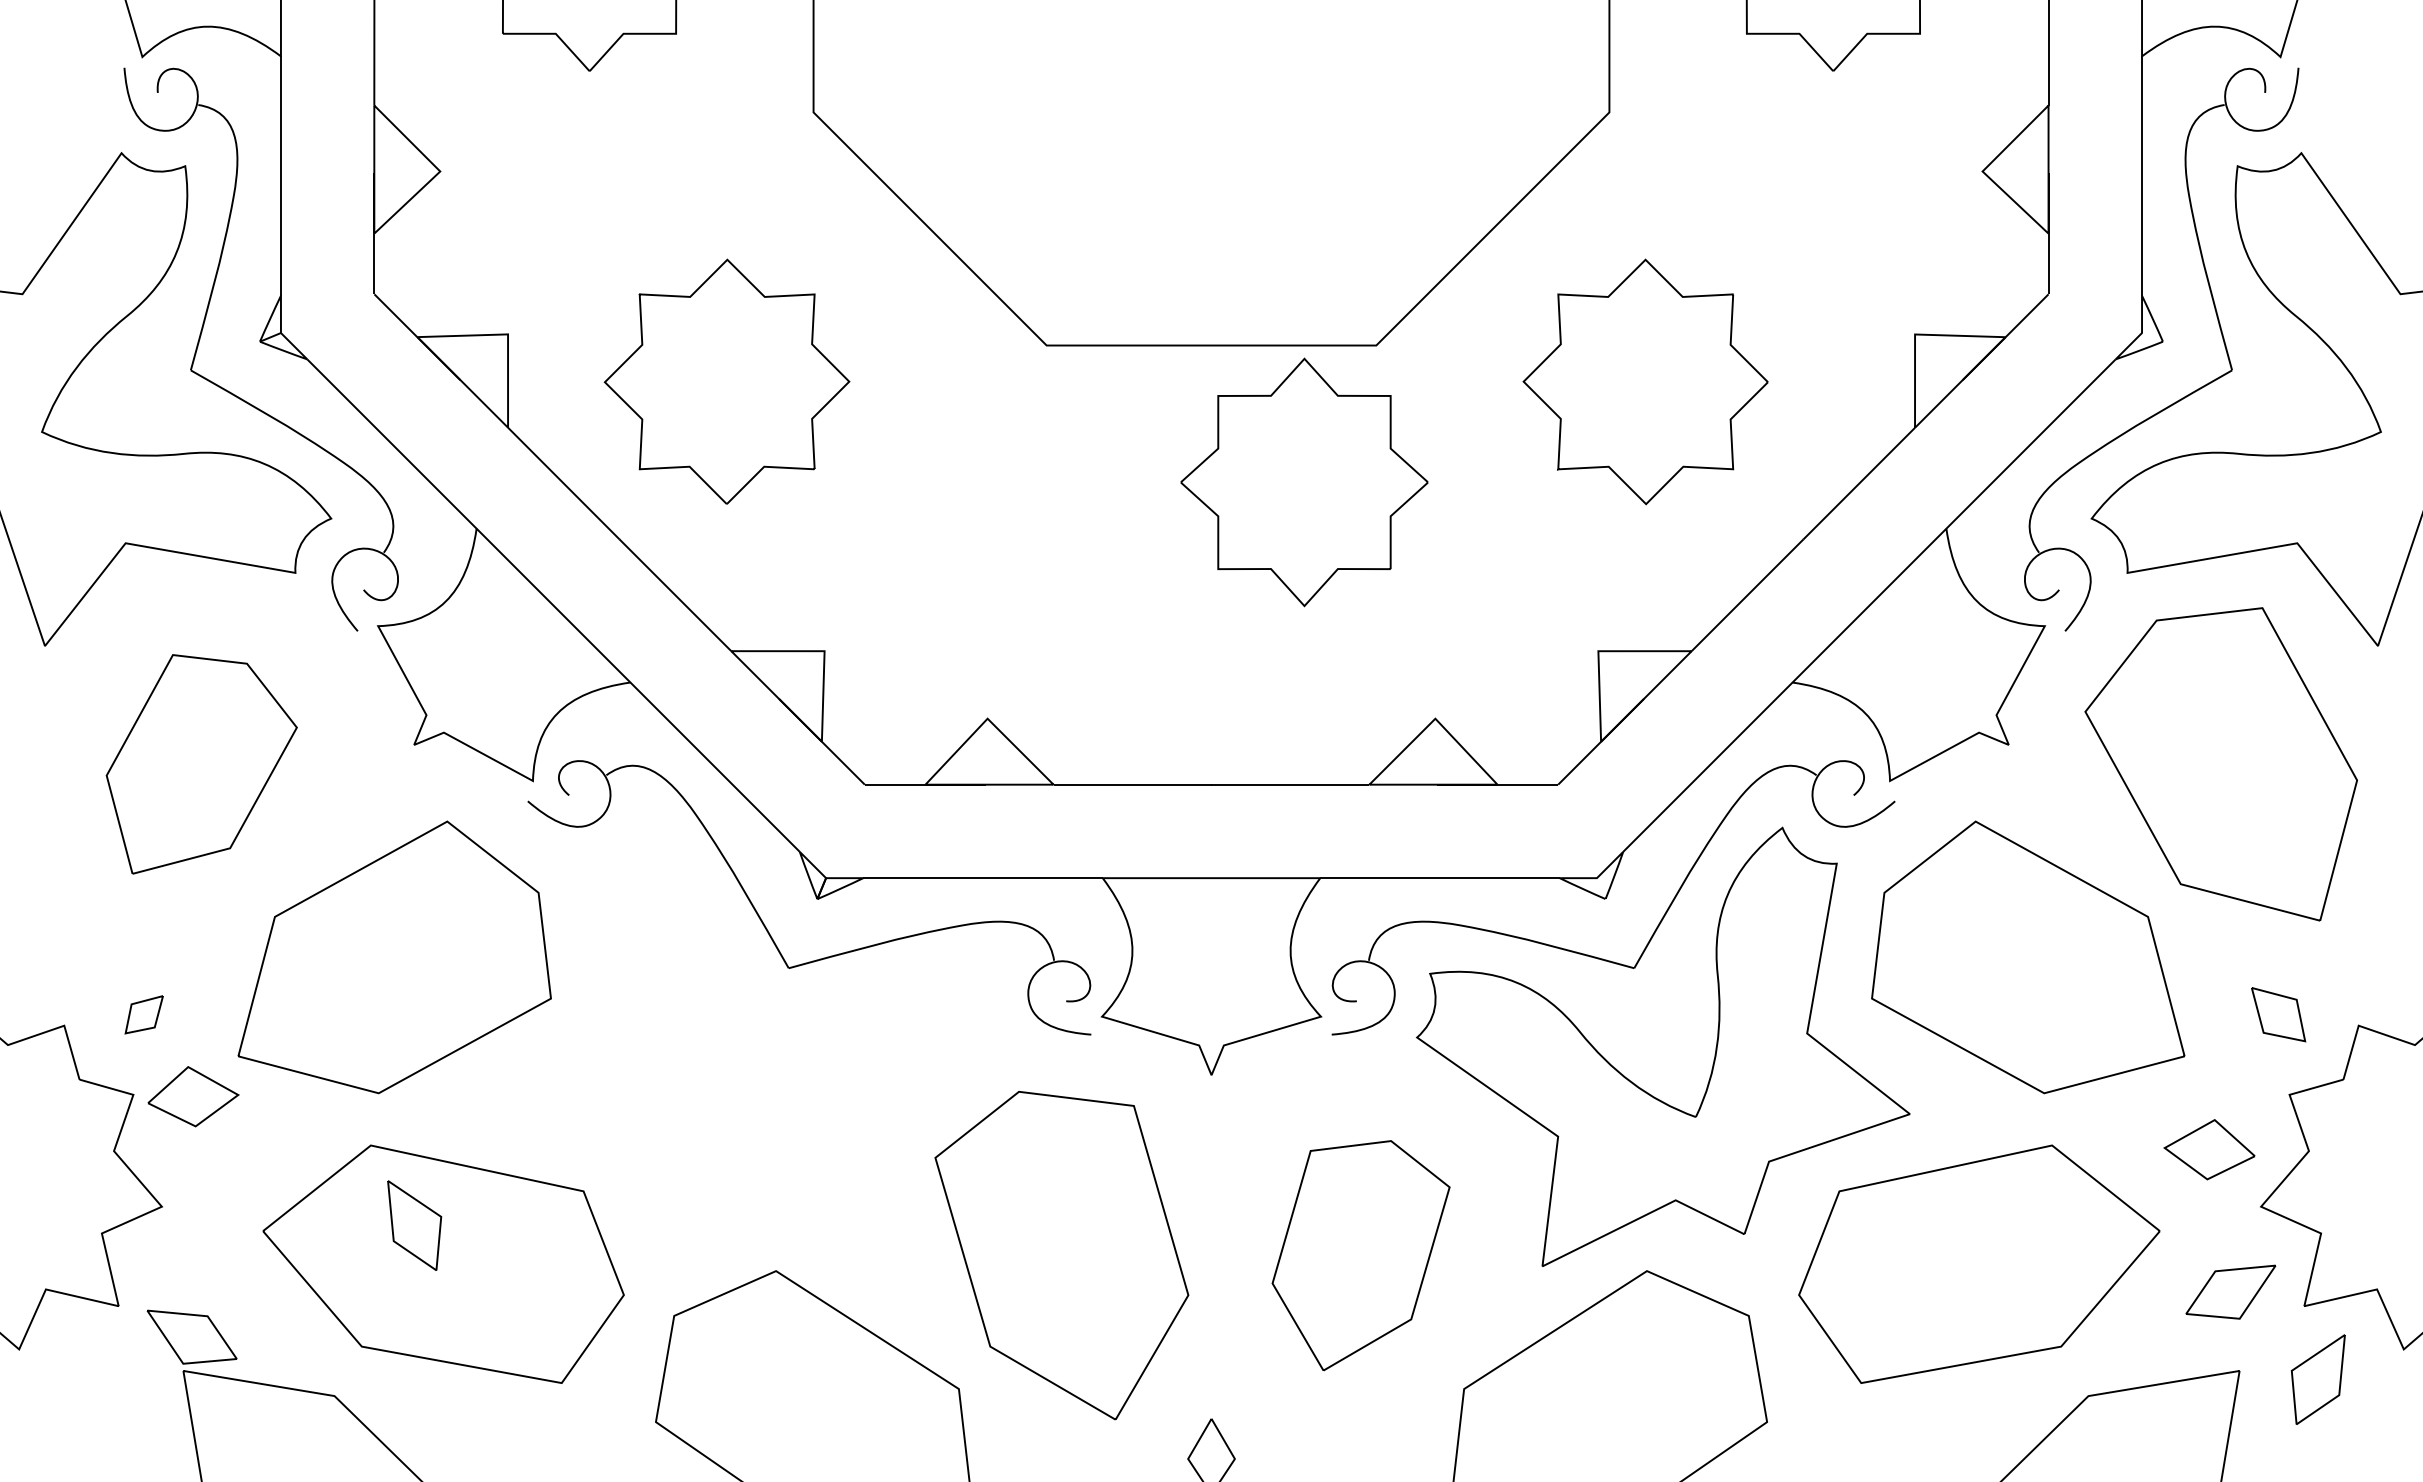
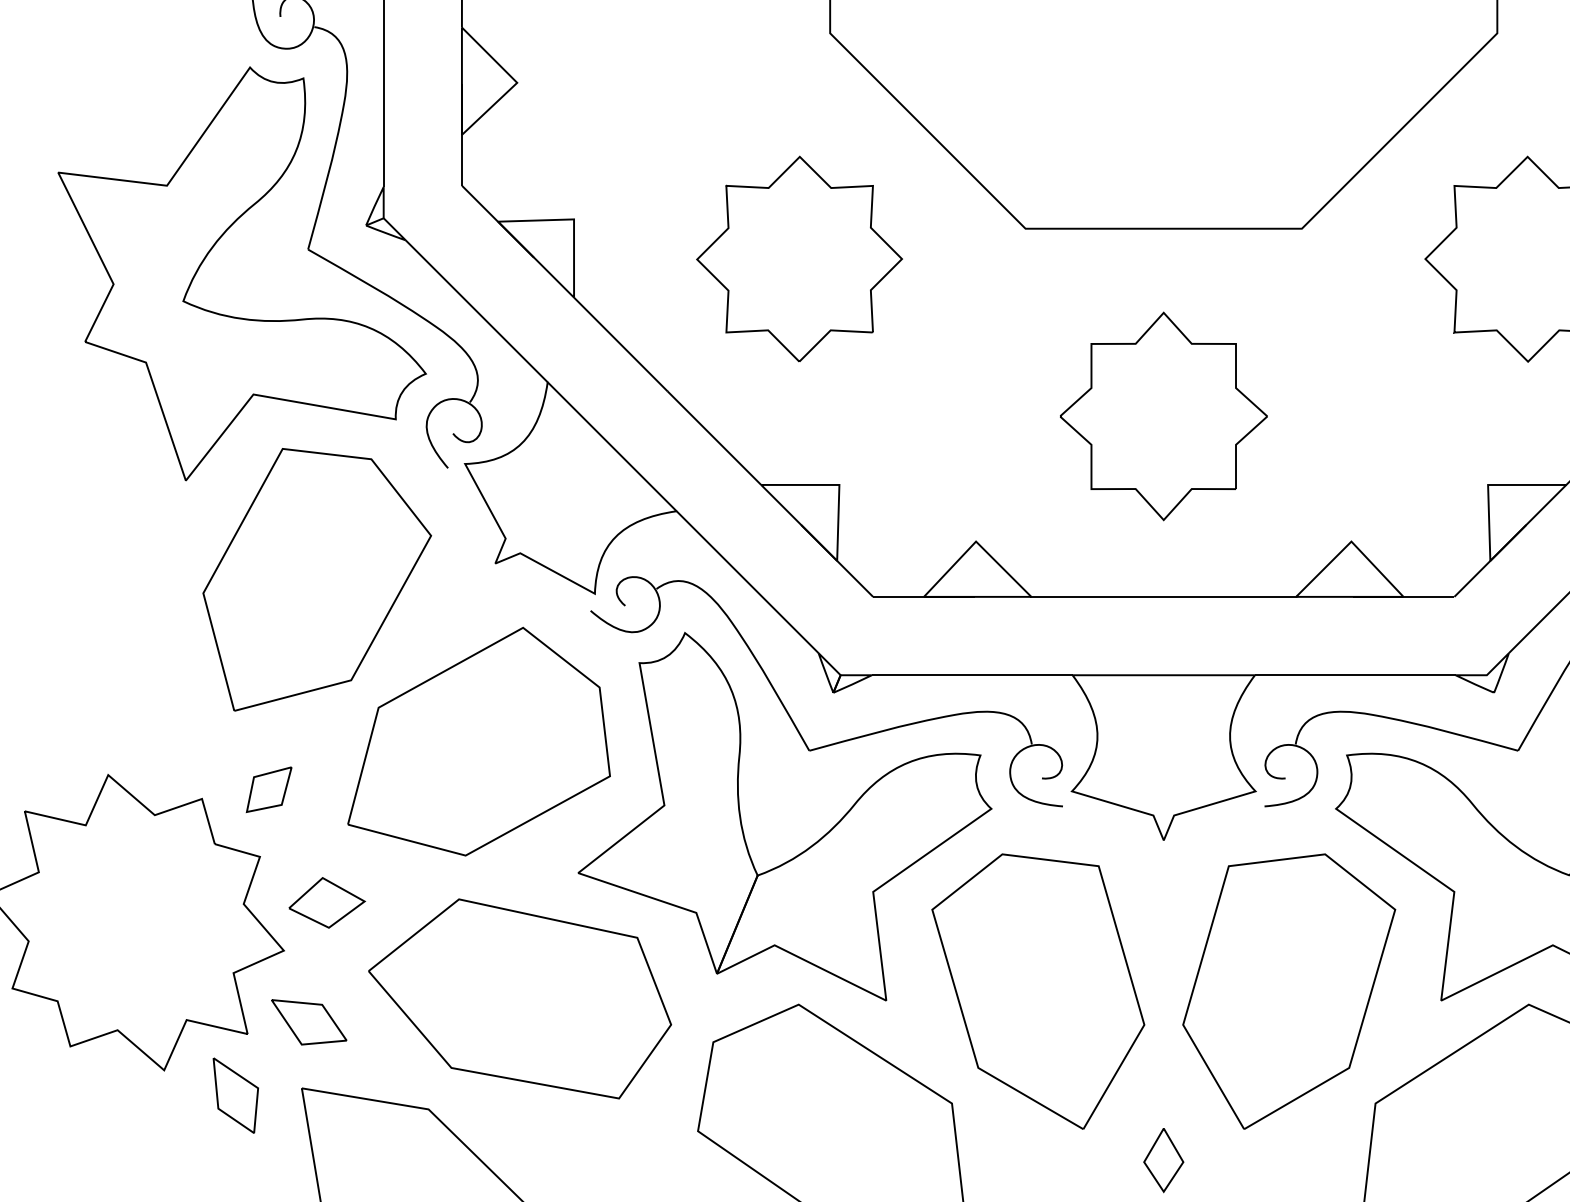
part: (726, 381) -> (799, 258), moved
part: (1304, 482) -> (1163, 416), moved
part: (201, 764) -> (317, 579), size x1.43
part: (143, 1014) -> (268, 789), size x1.43
part: (786, 1084) -> (807, 848), added
part: (193, 1096) -> (327, 902), moved
part: (414, 1225) -> (235, 1095), moved
part: (1360, 1255) -> (1288, 991), size x1.43
part: (191, 1336) -> (308, 1021), moved

